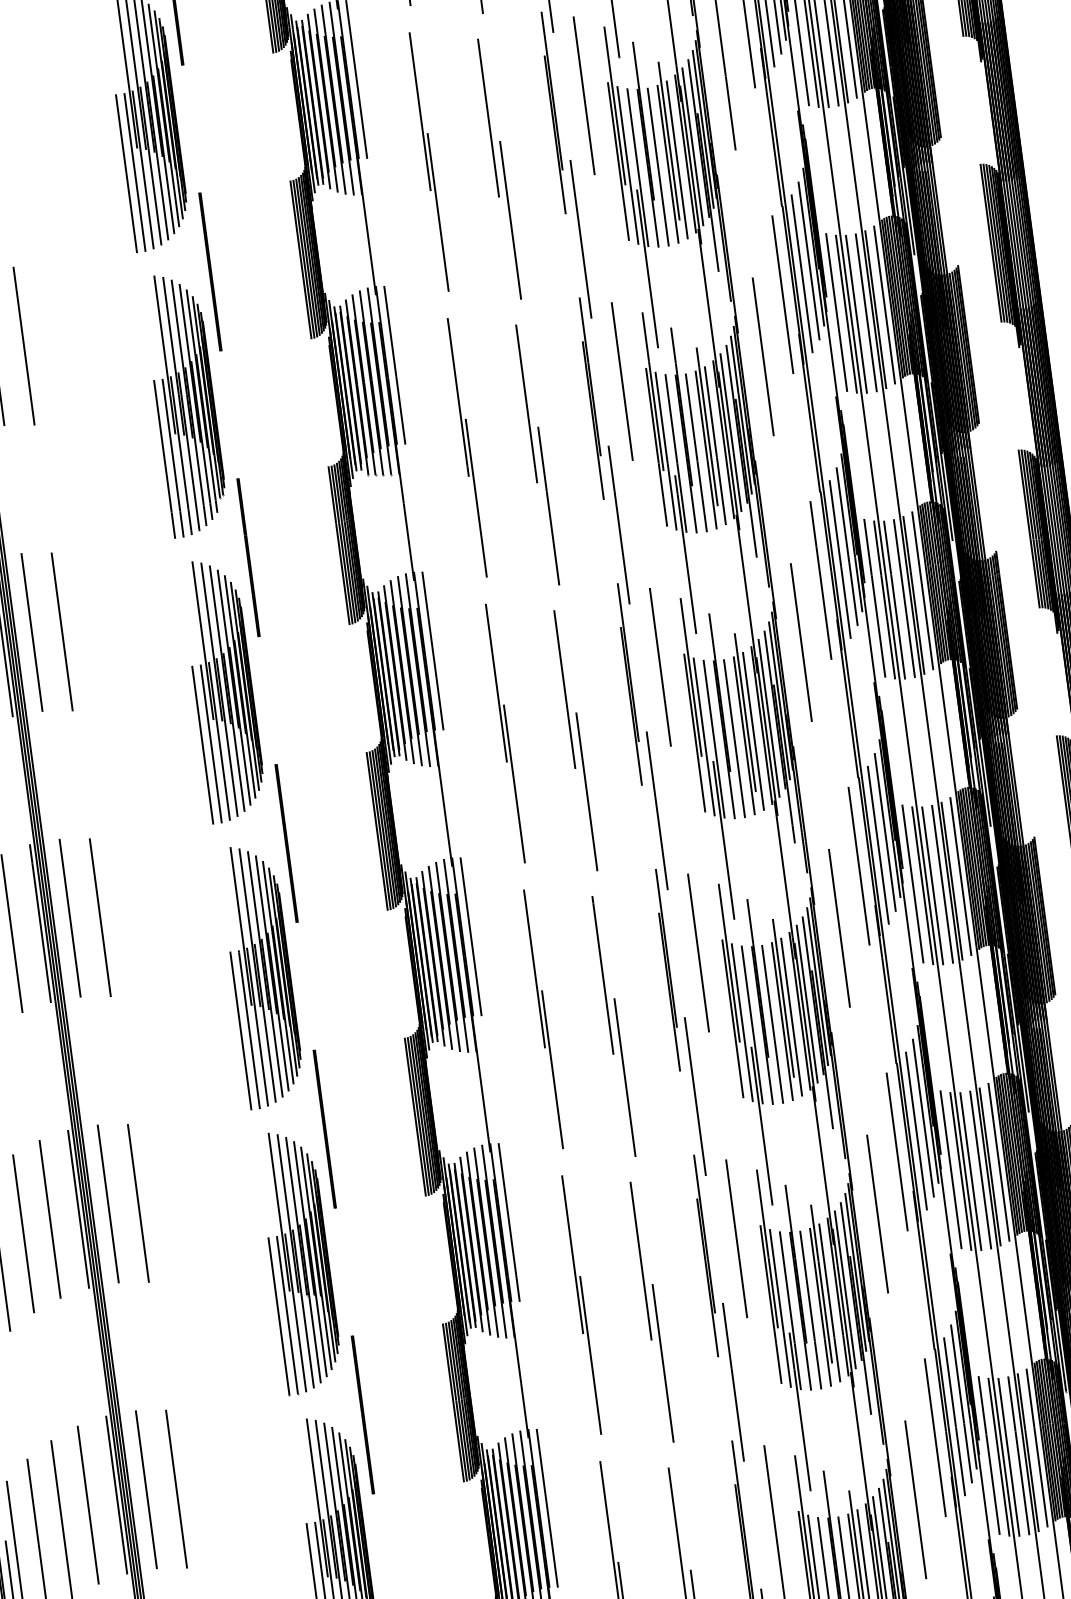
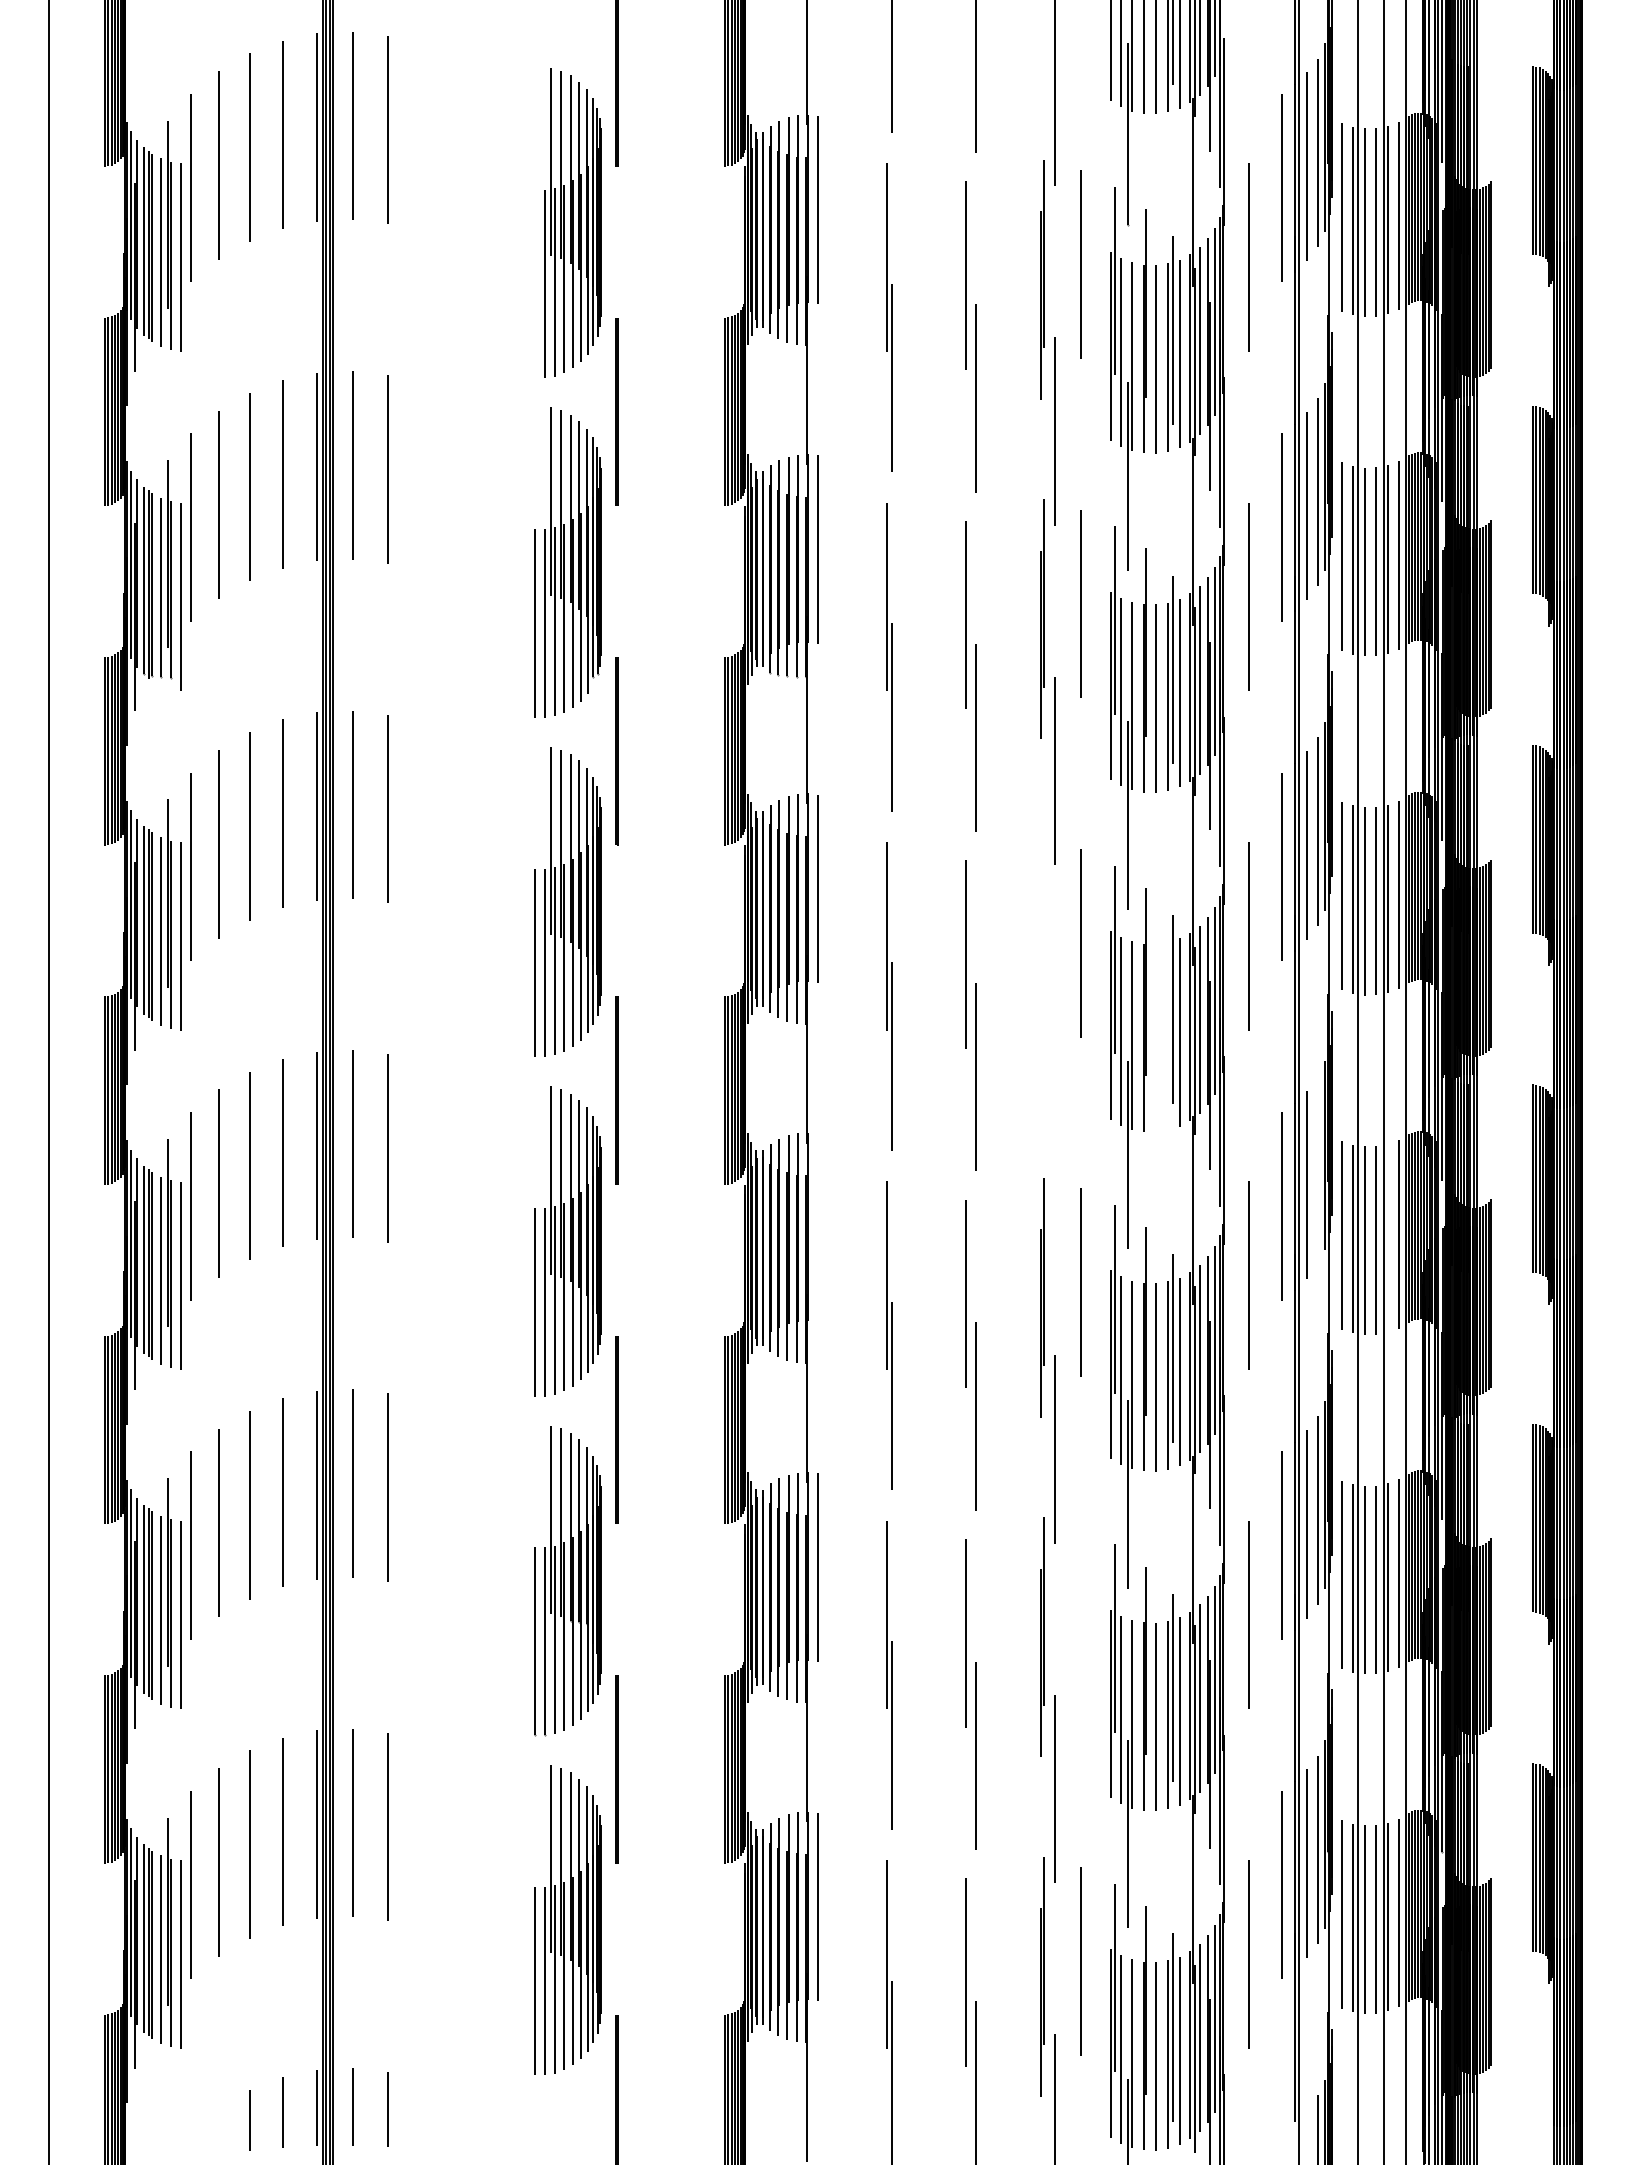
line: (126, 173) -> (534, 283), removed
part: (629, 684) -> (1042, 958), removed
line: (744, 735) -> (1168, 1036), removed
line: (734, 738) -> (1156, 1037), removed
line: (656, 810) -> (1054, 1109), removed
line: (885, 832) -> (1317, 1170), removed
line: (951, 881) -> (1387, 1238), removed
line: (470, 936) -> (817, 1227), removed
line: (736, 1238) -> (1080, 1621), removed

